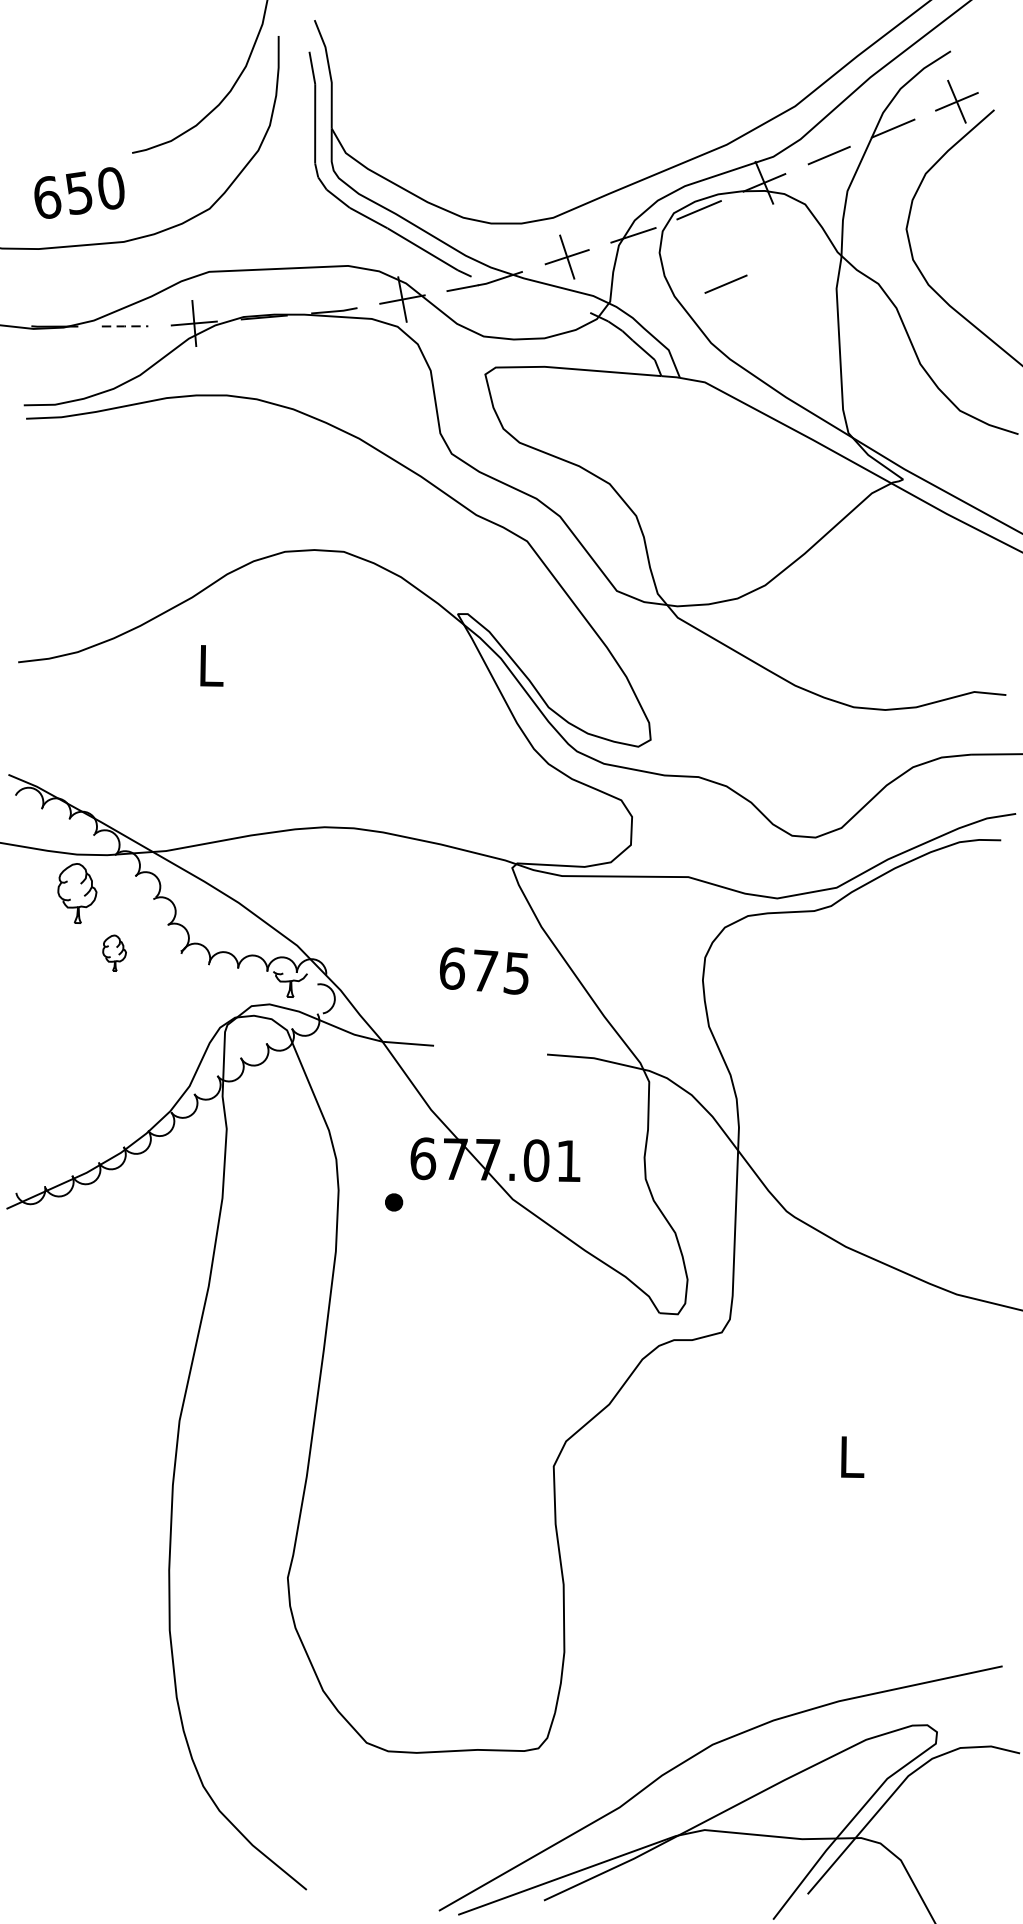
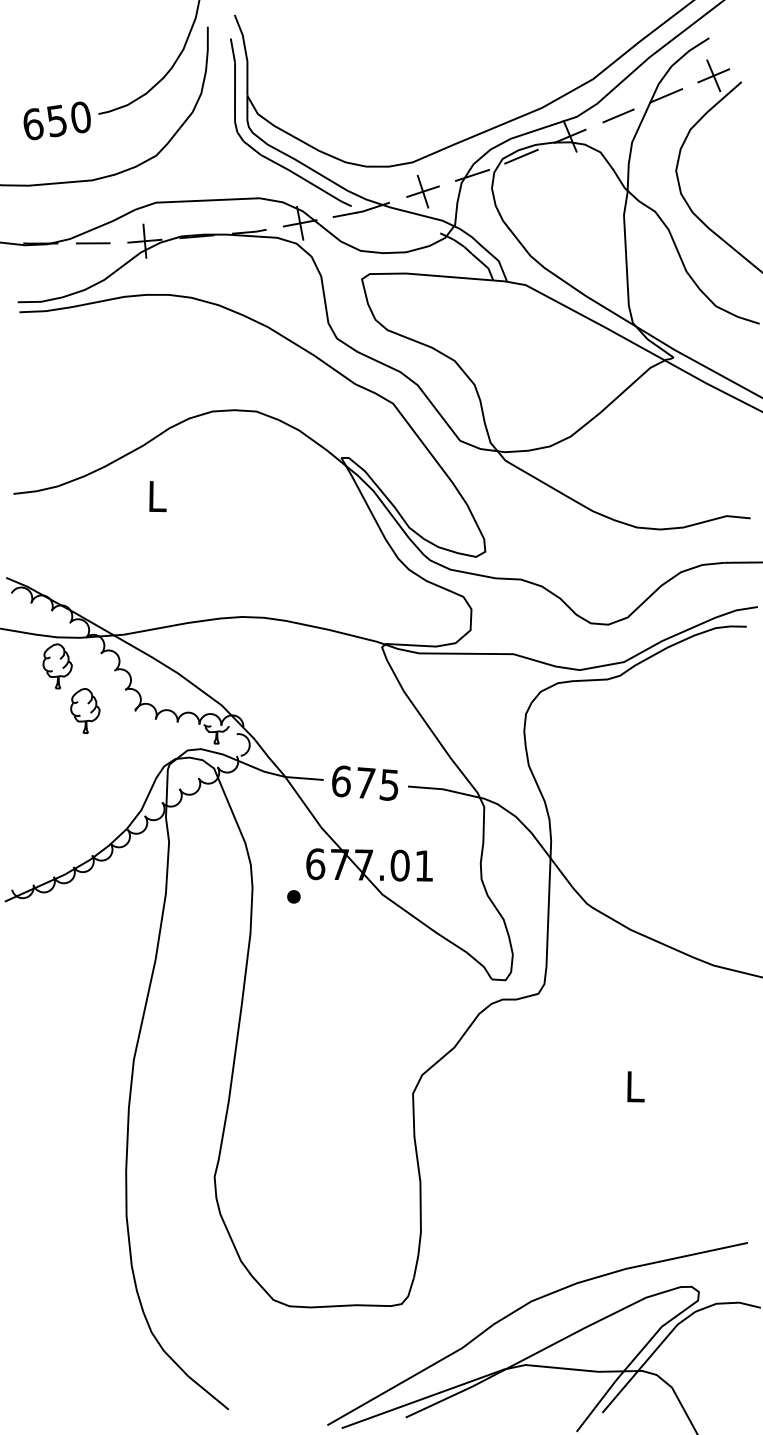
text: (78, 192) -> (56, 120), moved
line: (725, 283) -> (541, 211), removed
line: (124, 326) -> (92, 243), dashed -> solid
part: (114, 952) -> (85, 710), size x1.67
text: (483, 970) -> (364, 782), moved

